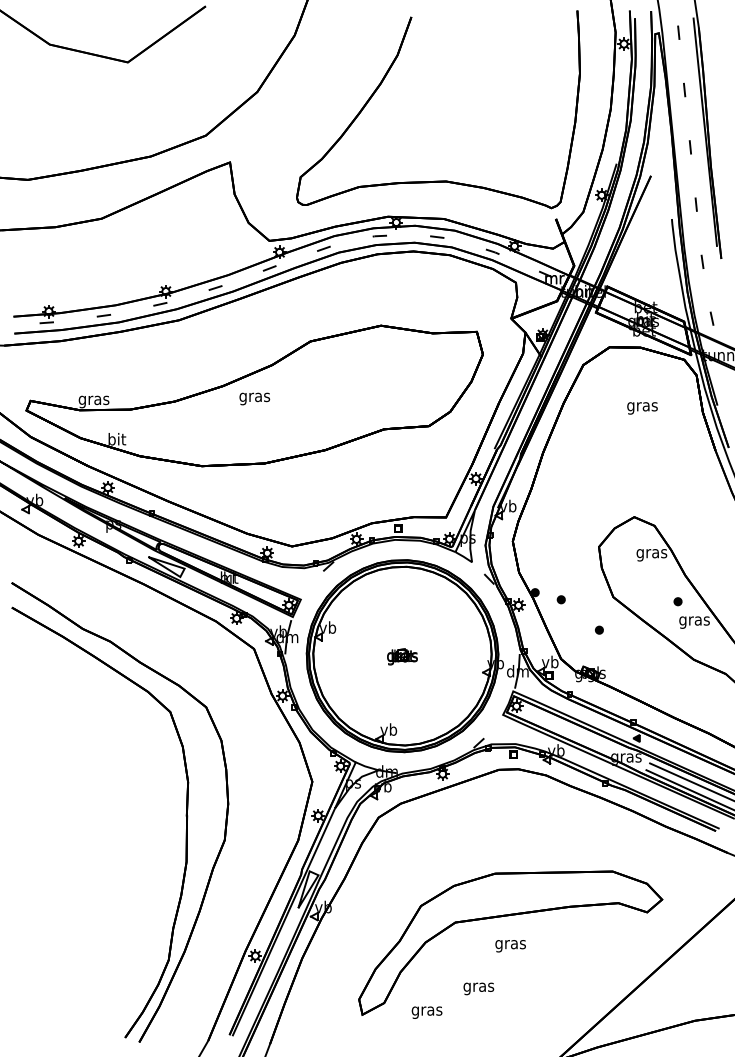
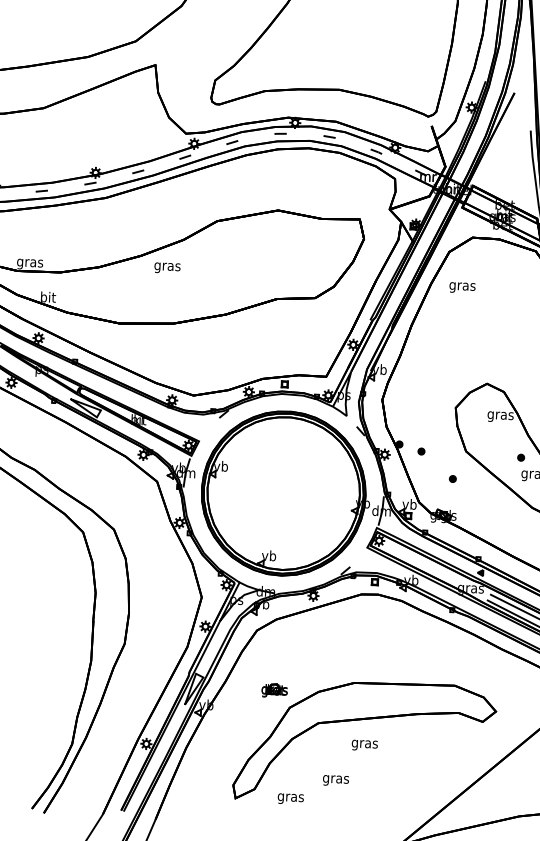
text: (642, 408) -> (462, 287), moved
part: (402, 656) -> (274, 690), moved

